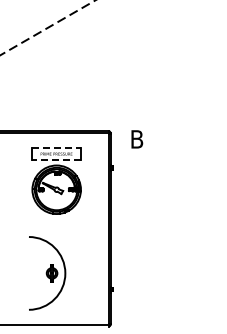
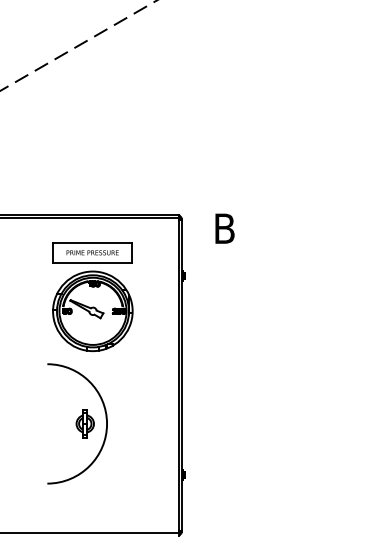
line: (57, 148) -> (94, 243), dashed -> solid
line: (56, 160) -> (92, 263), dashed -> solid
part: (47, 273) -> (77, 424), moved

